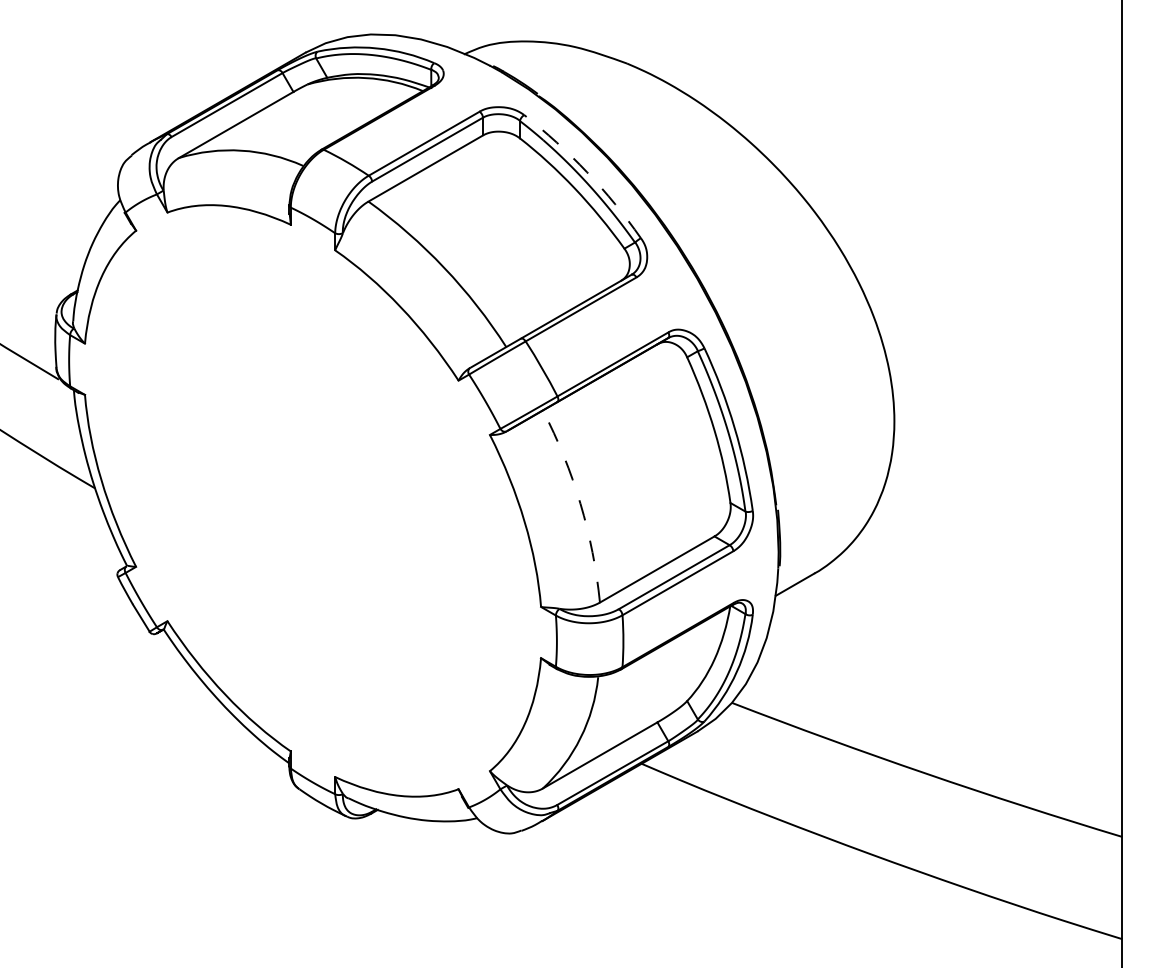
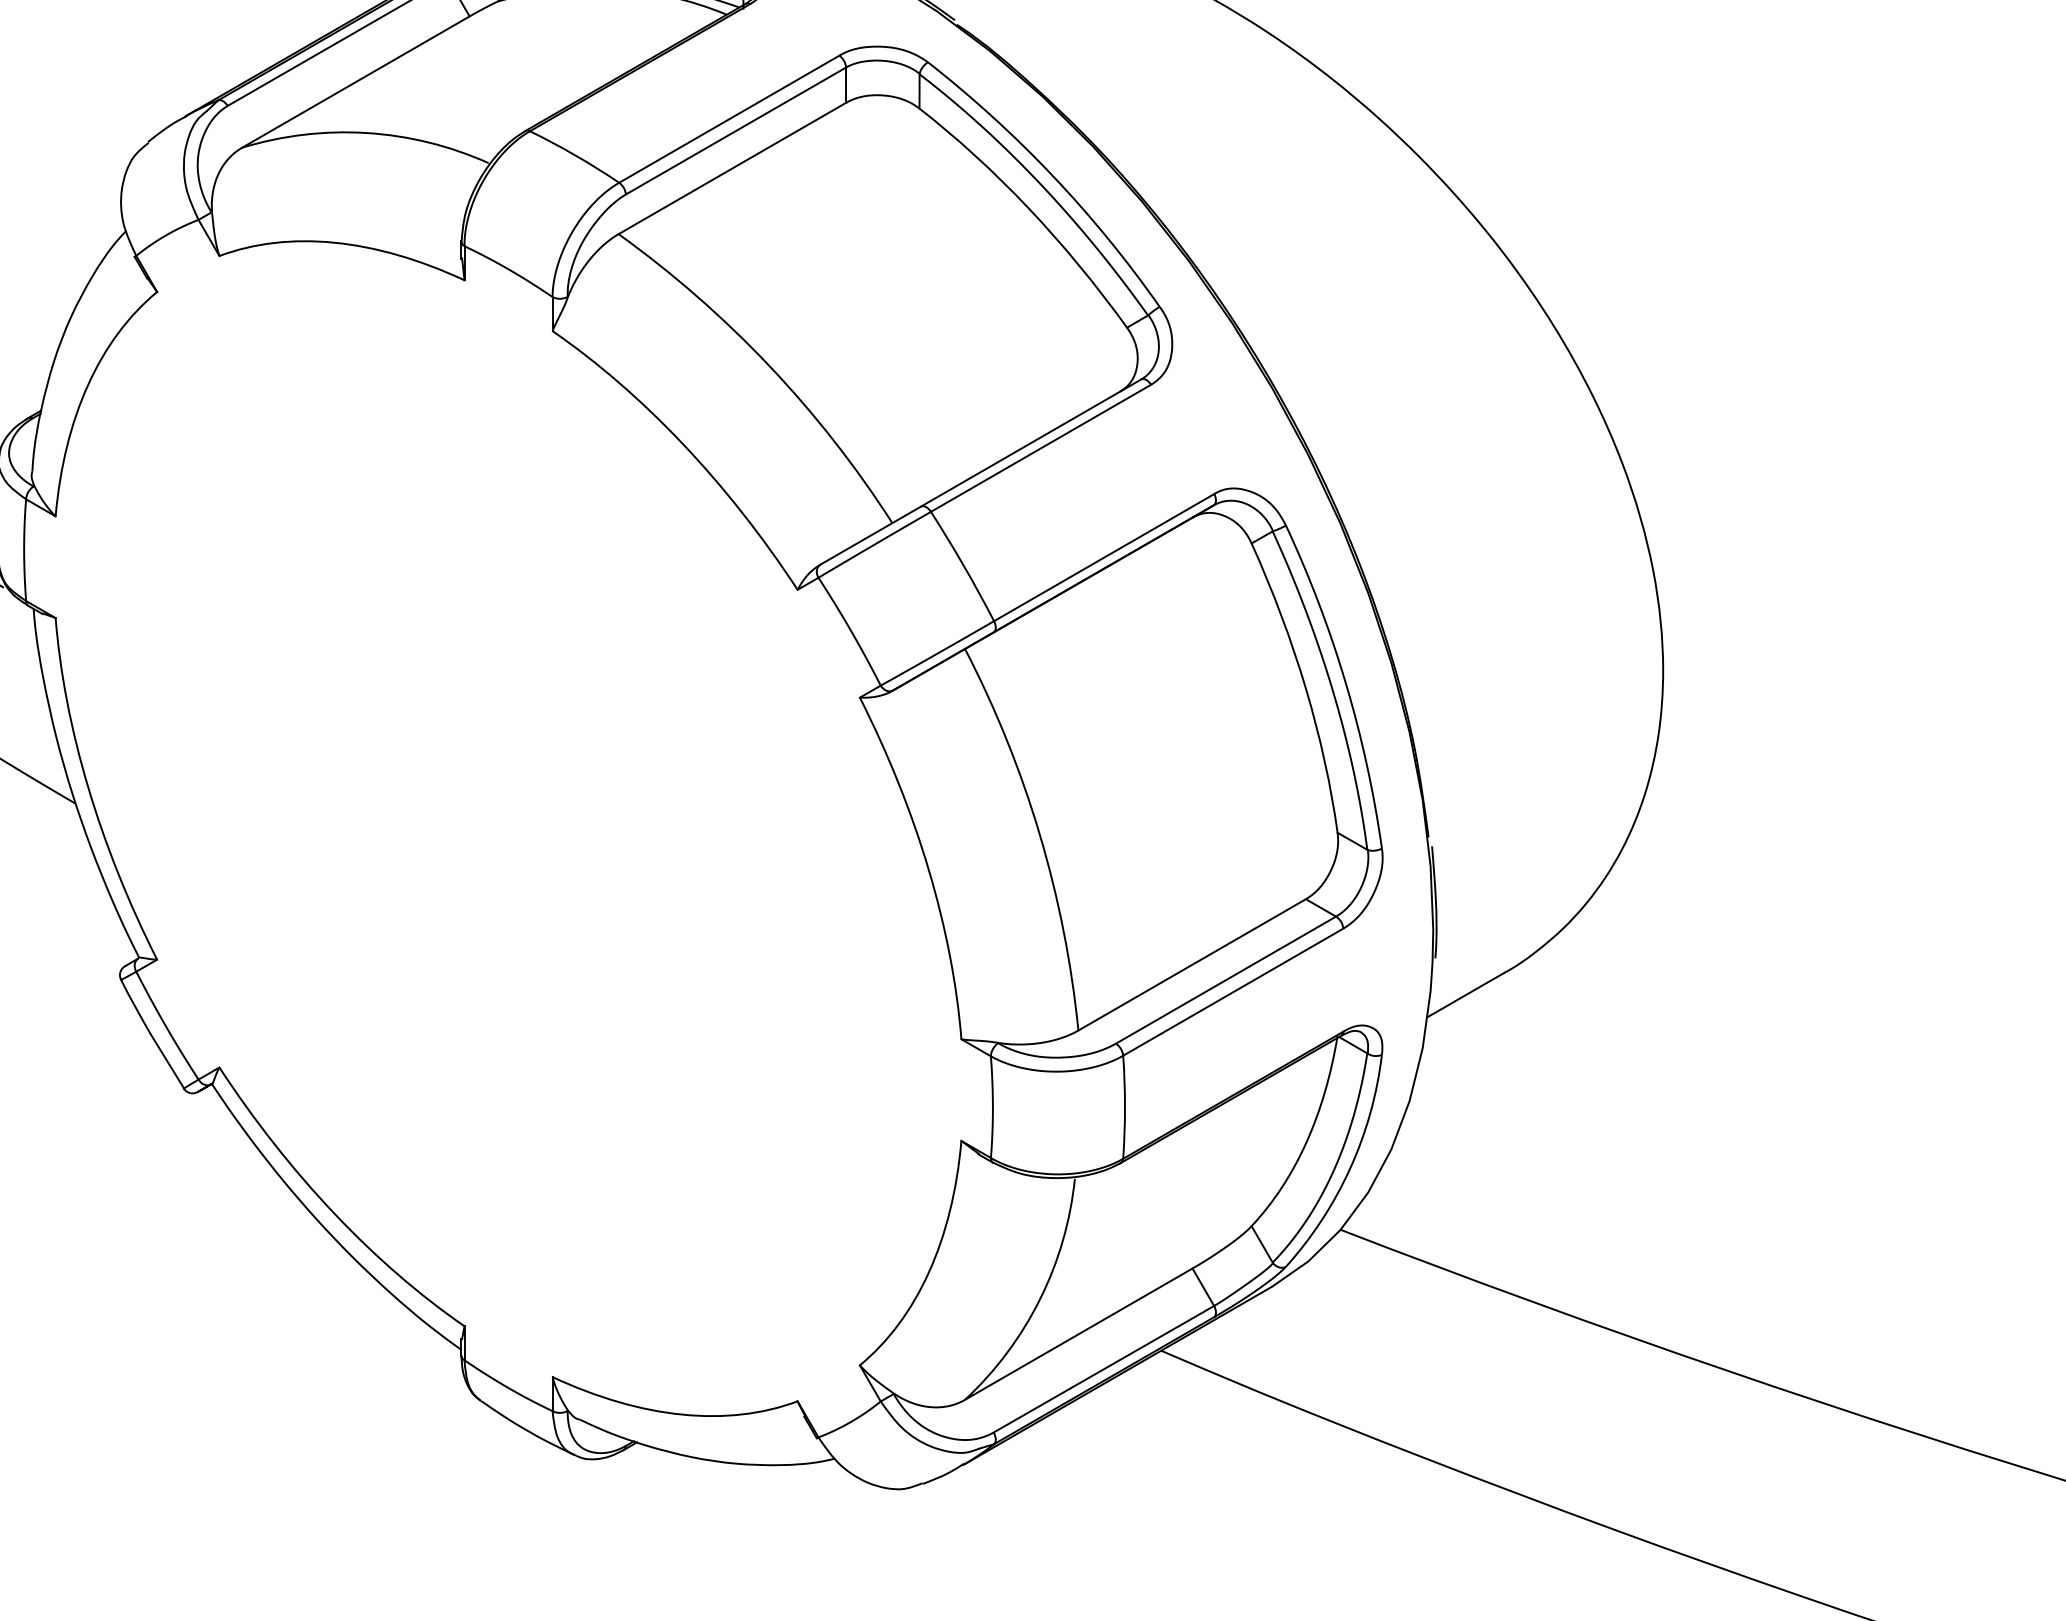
arc: (587, 172) -> (1053, 176), dashed -> solid
arc: (580, 503) -> (1039, 833), dashed -> solid

